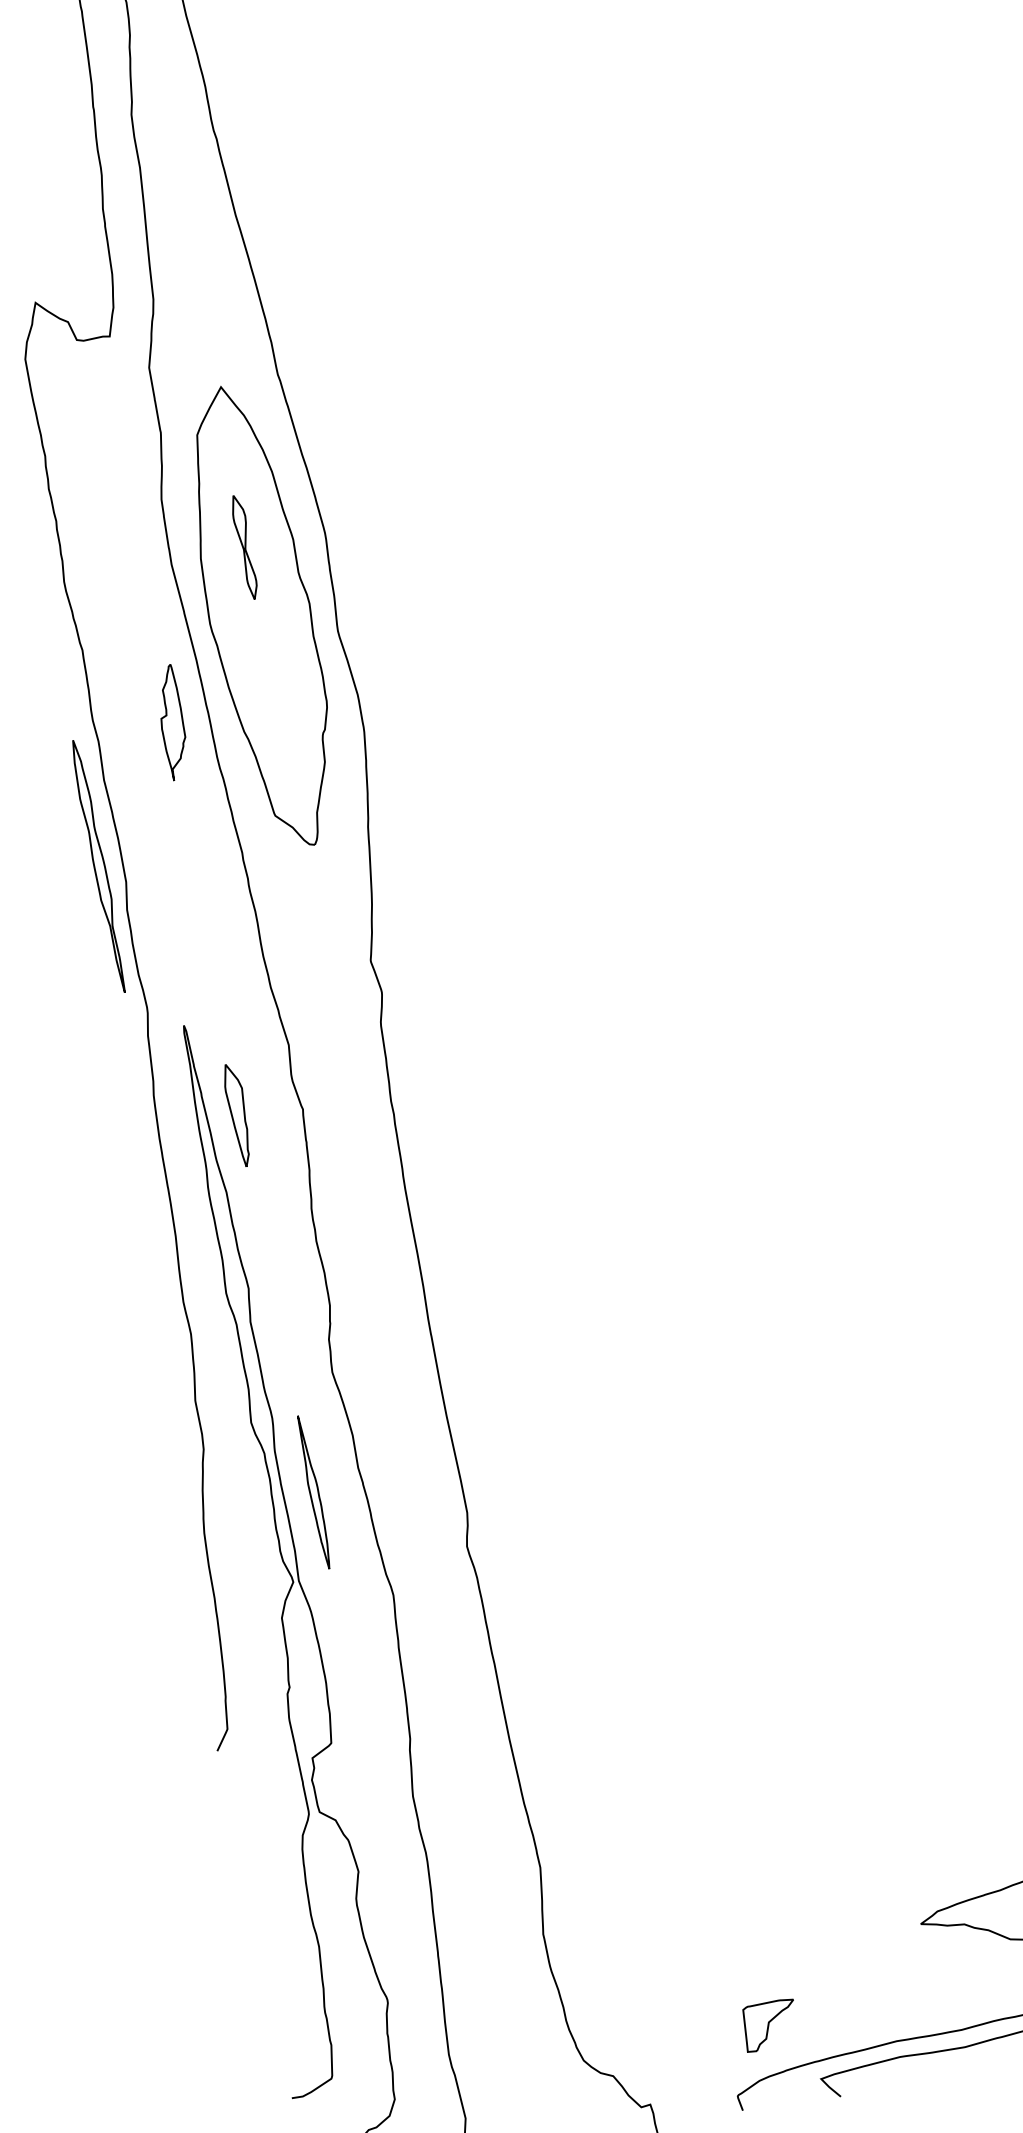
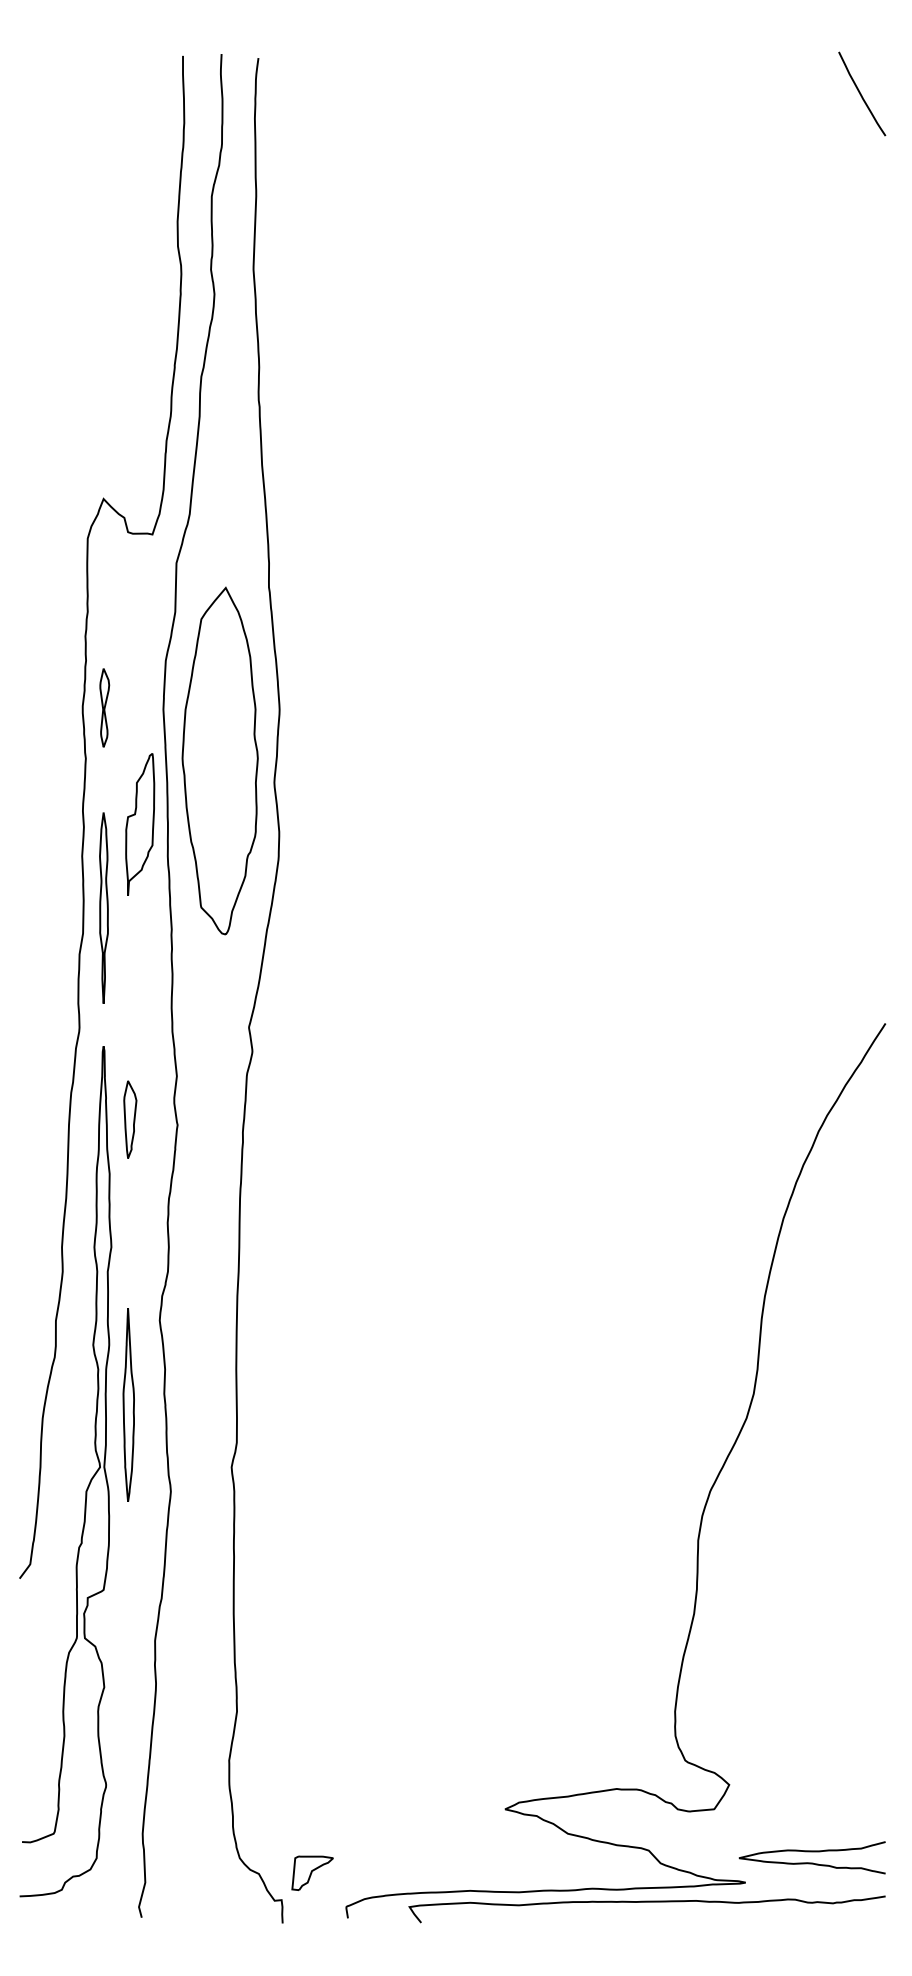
part: (245, 546) -> (104, 707), moved
part: (172, 722) -> (140, 824), size x1.67
part: (98, 865) -> (103, 907), moved
part: (313, 1491) -> (128, 1404), size x1.67
part: (769, 2024) -> (312, 1872), moved

